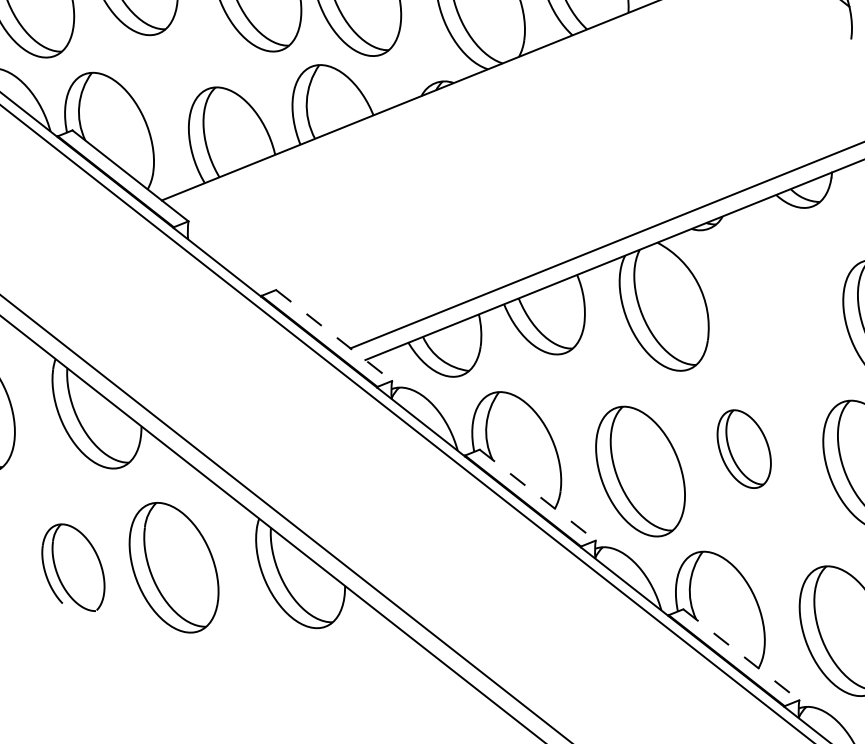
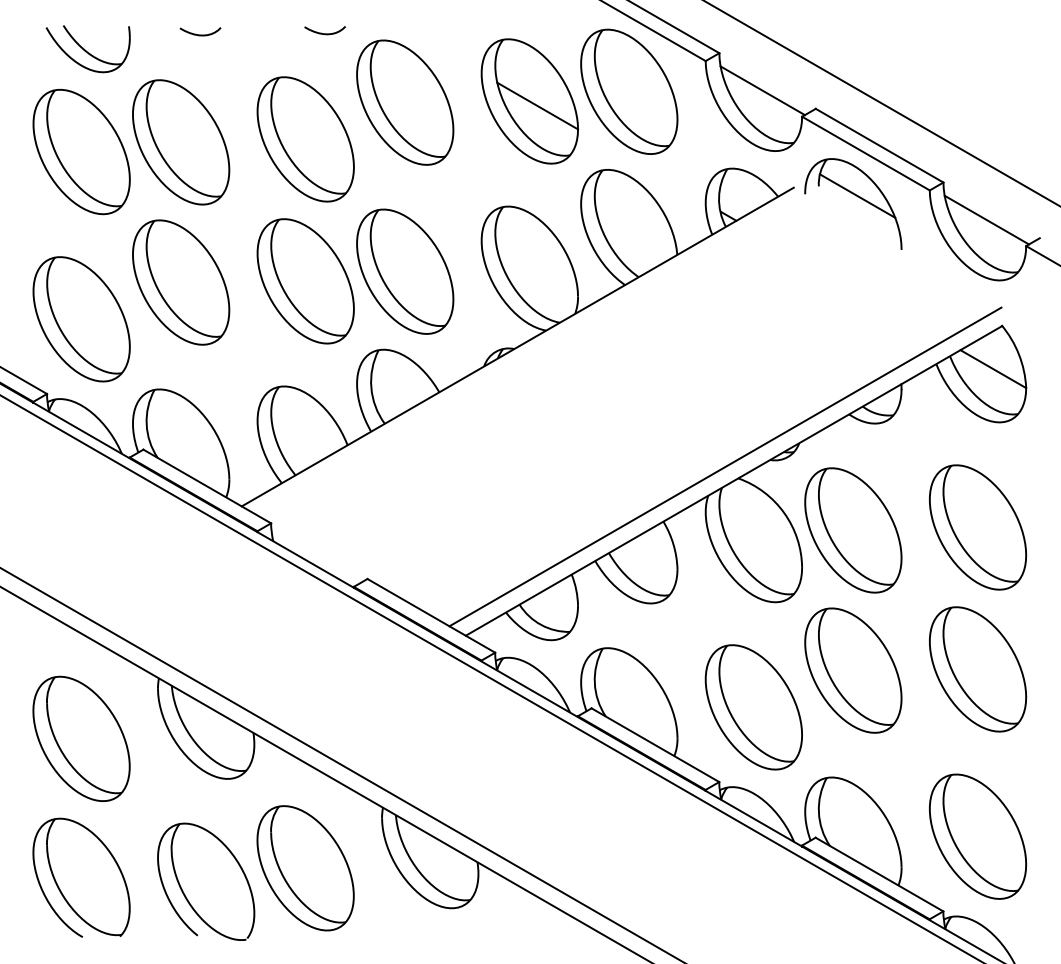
part: (764, 310) -> (853, 530), added
line: (334, 335) -> (431, 615), dashed -> solid
part: (744, 449) -> (853, 670), size x1.67
line: (537, 495) -> (655, 745), dashed -> solid
part: (74, 566) -> (206, 881), size x1.43
line: (741, 654) -> (879, 874), dashed -> solid

